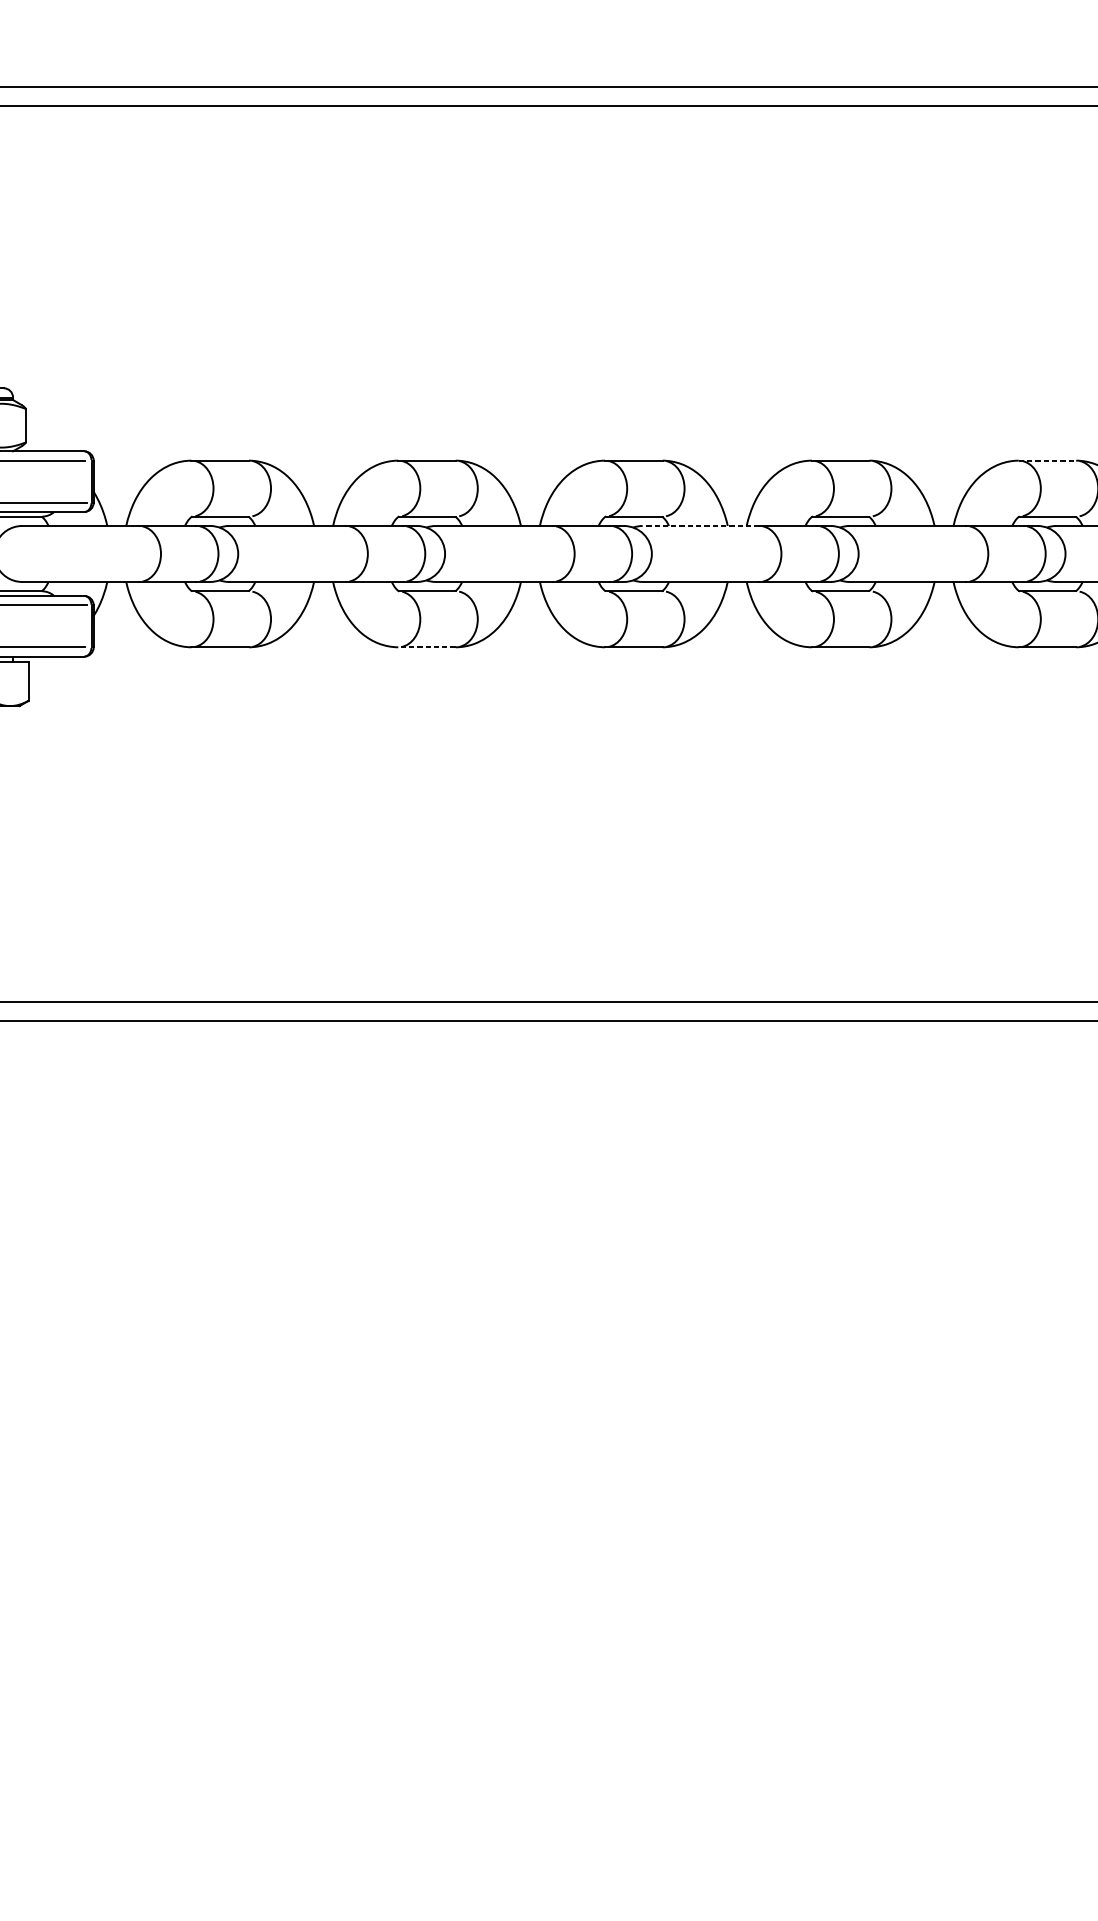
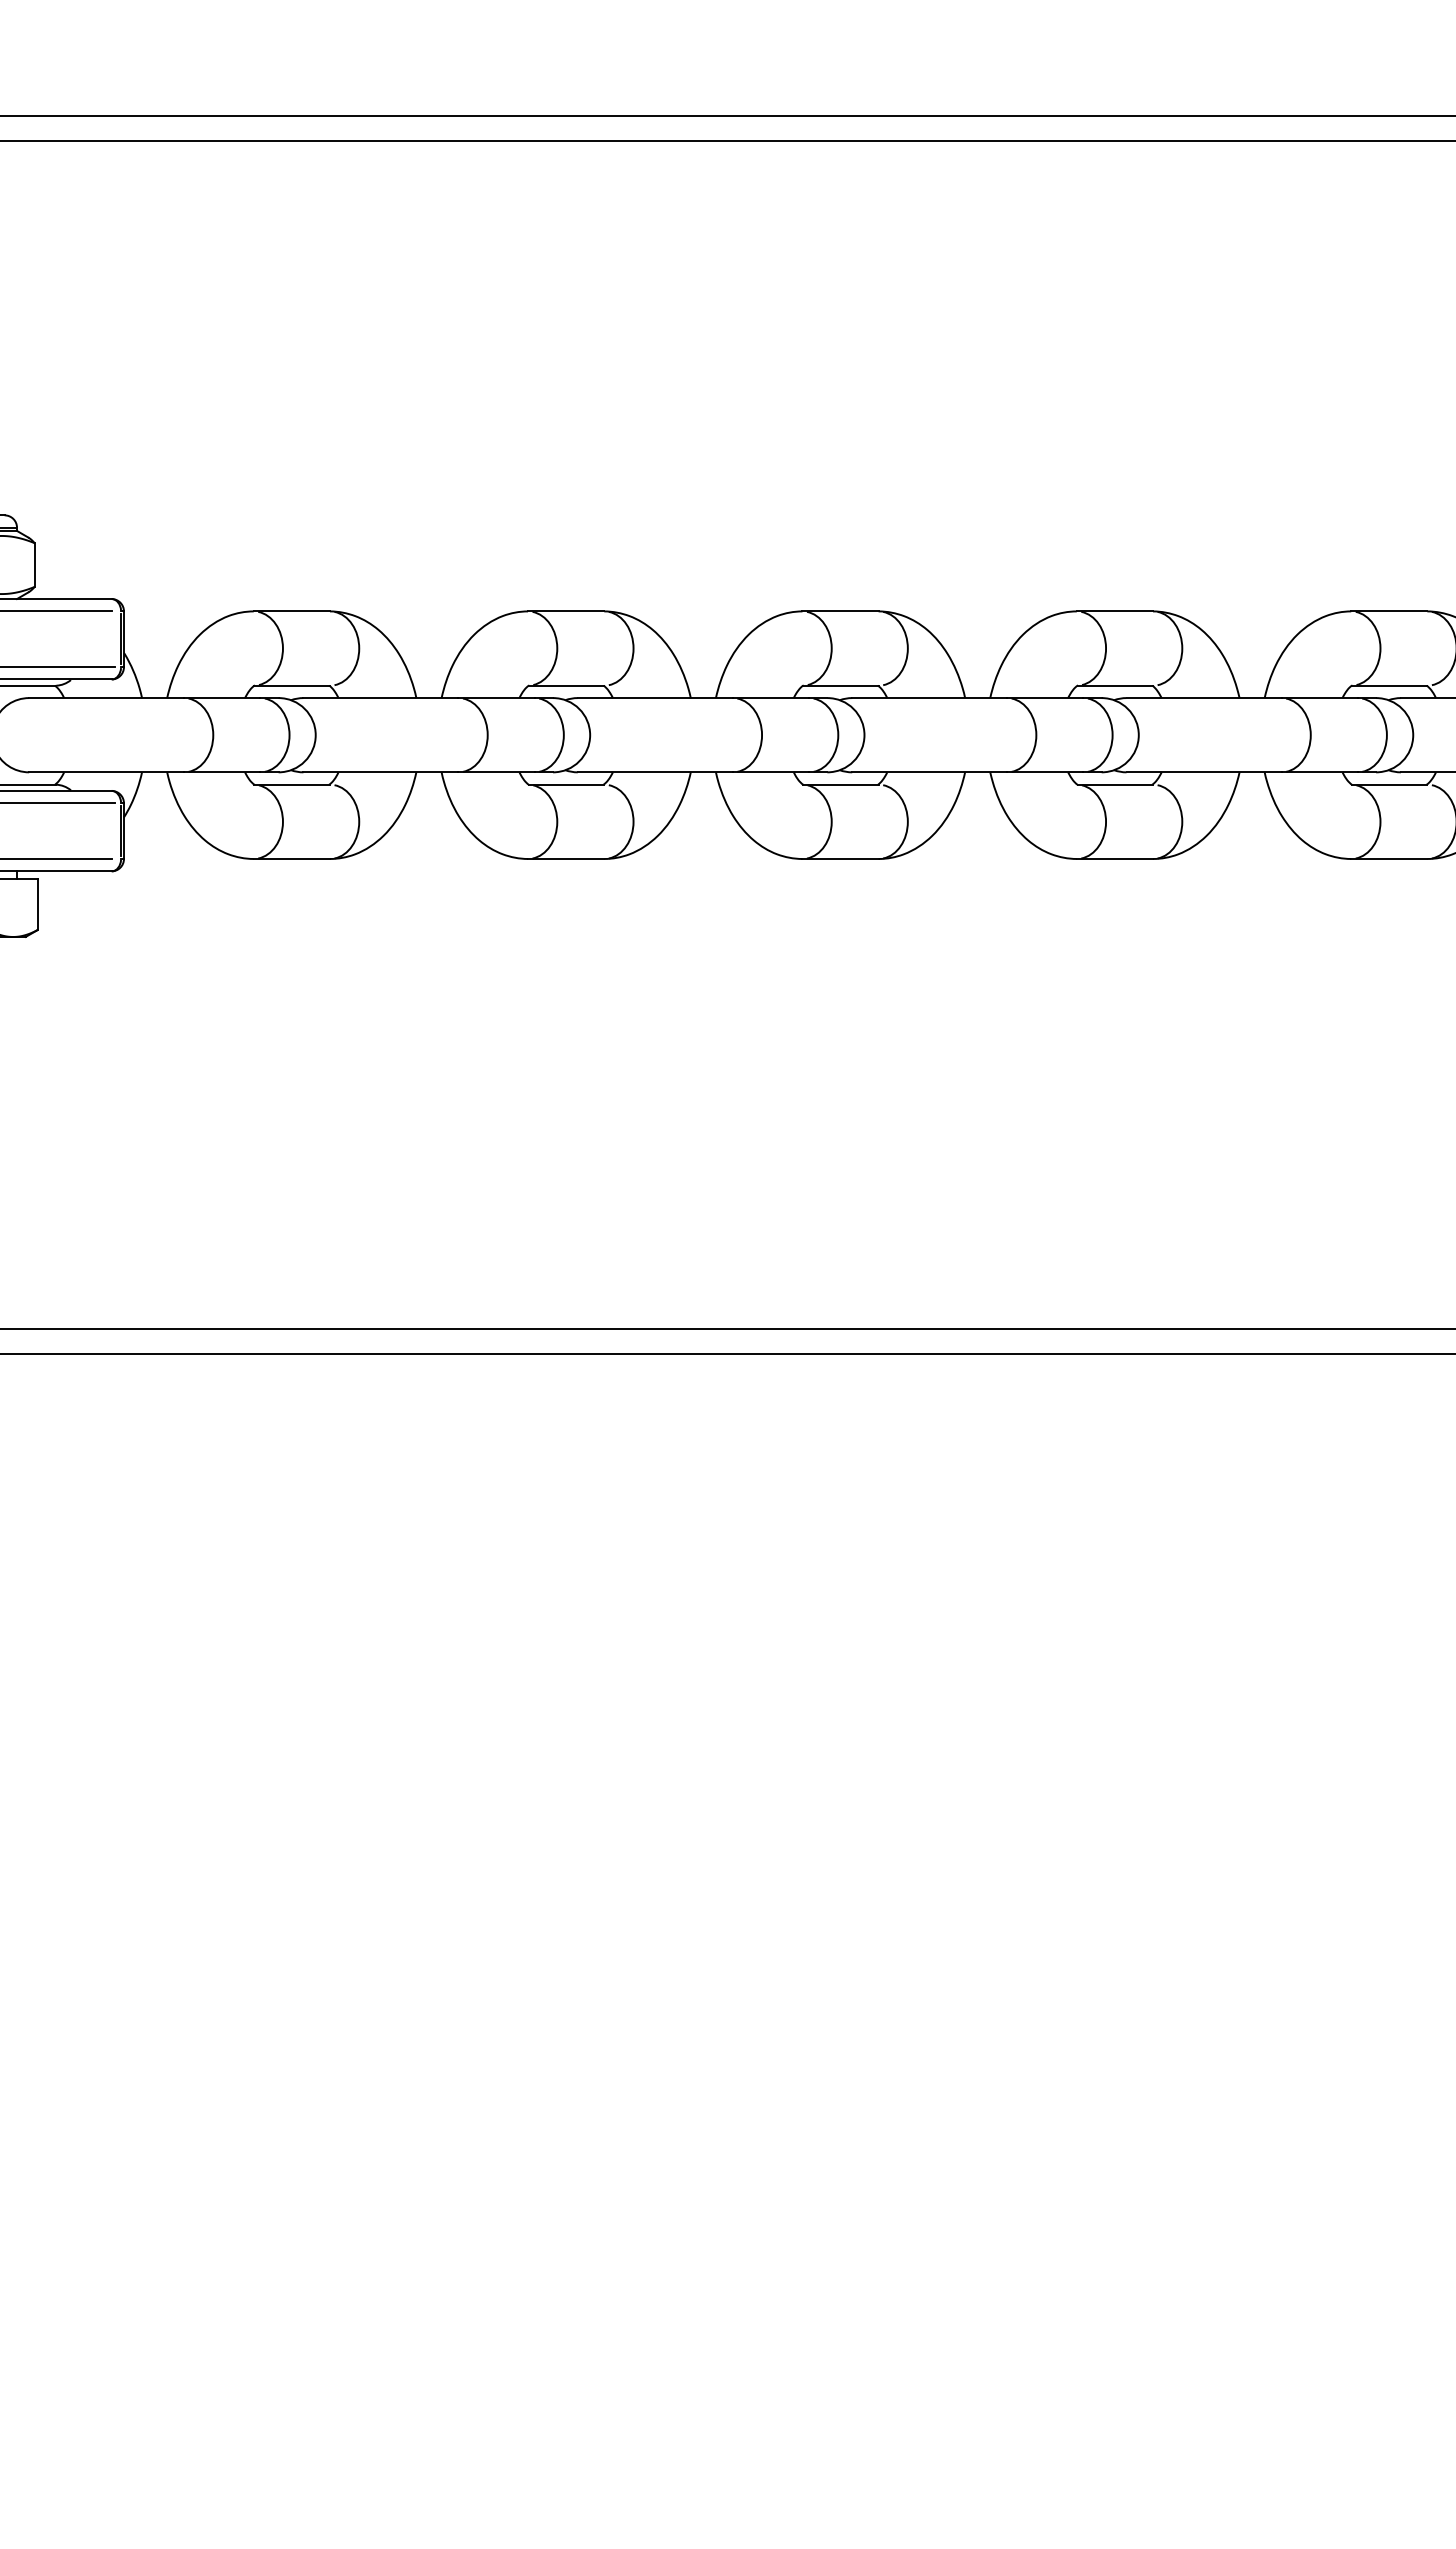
line: (1047, 460) -> (1389, 611), dashed -> solid
line: (700, 526) -> (929, 698), dashed -> solid
line: (426, 646) -> (565, 858), dashed -> solid

